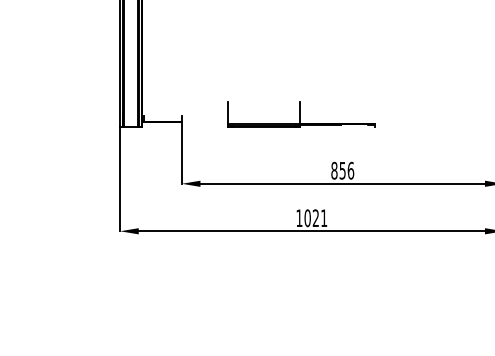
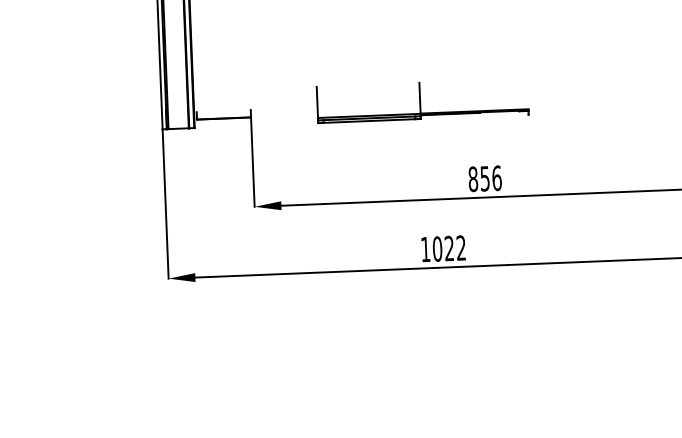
text: (324, 217) -> (461, 247), 1021 -> 1022

